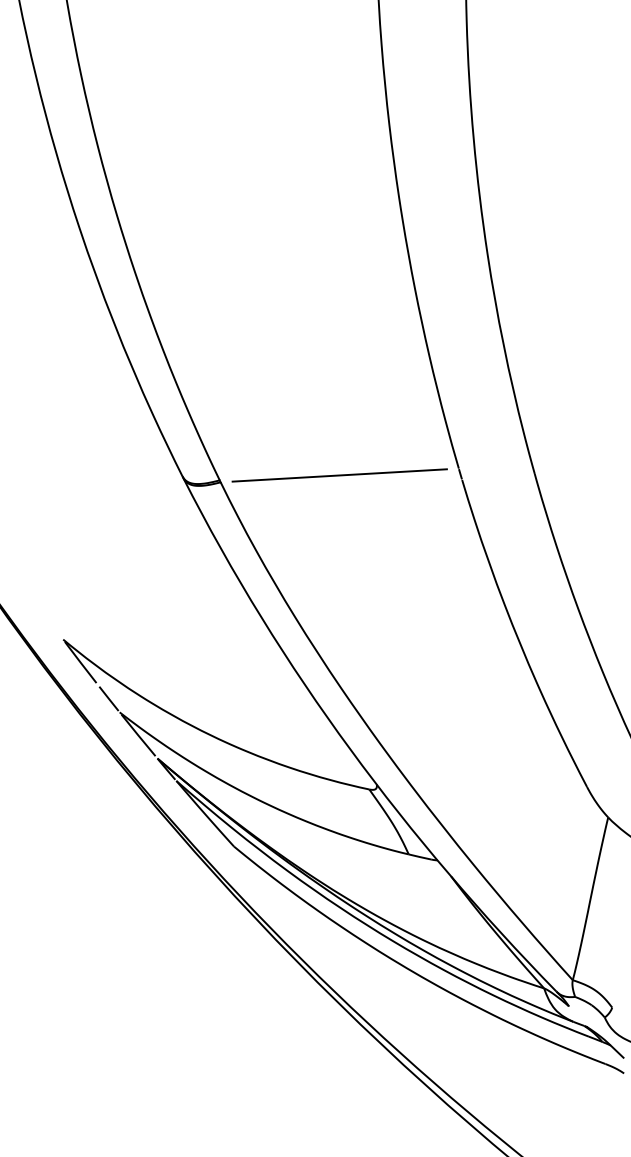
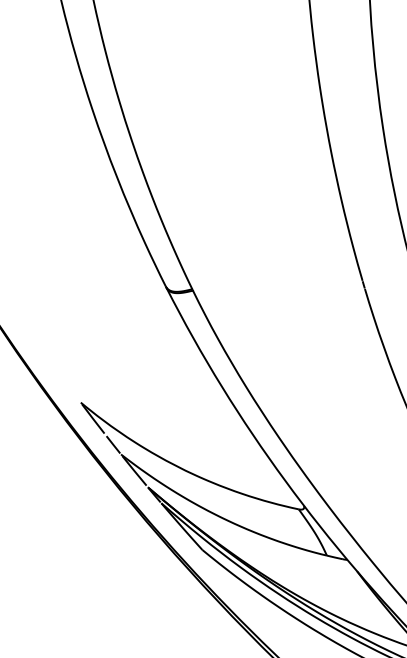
line: (339, 475) -> (277, 285), removed

